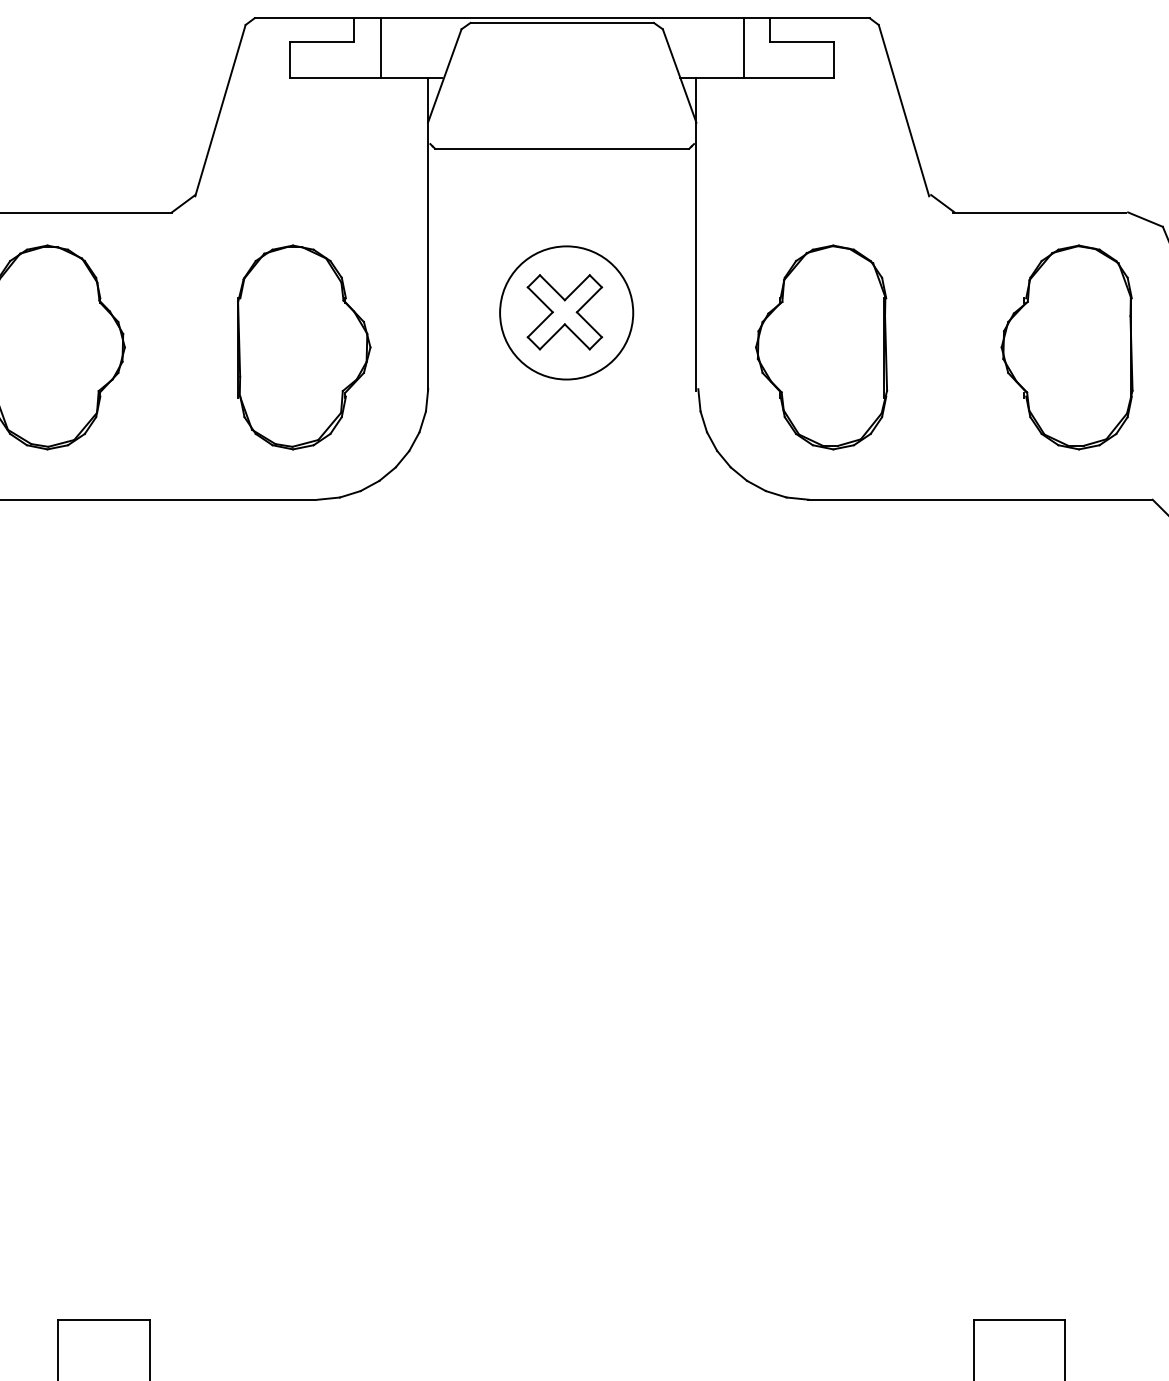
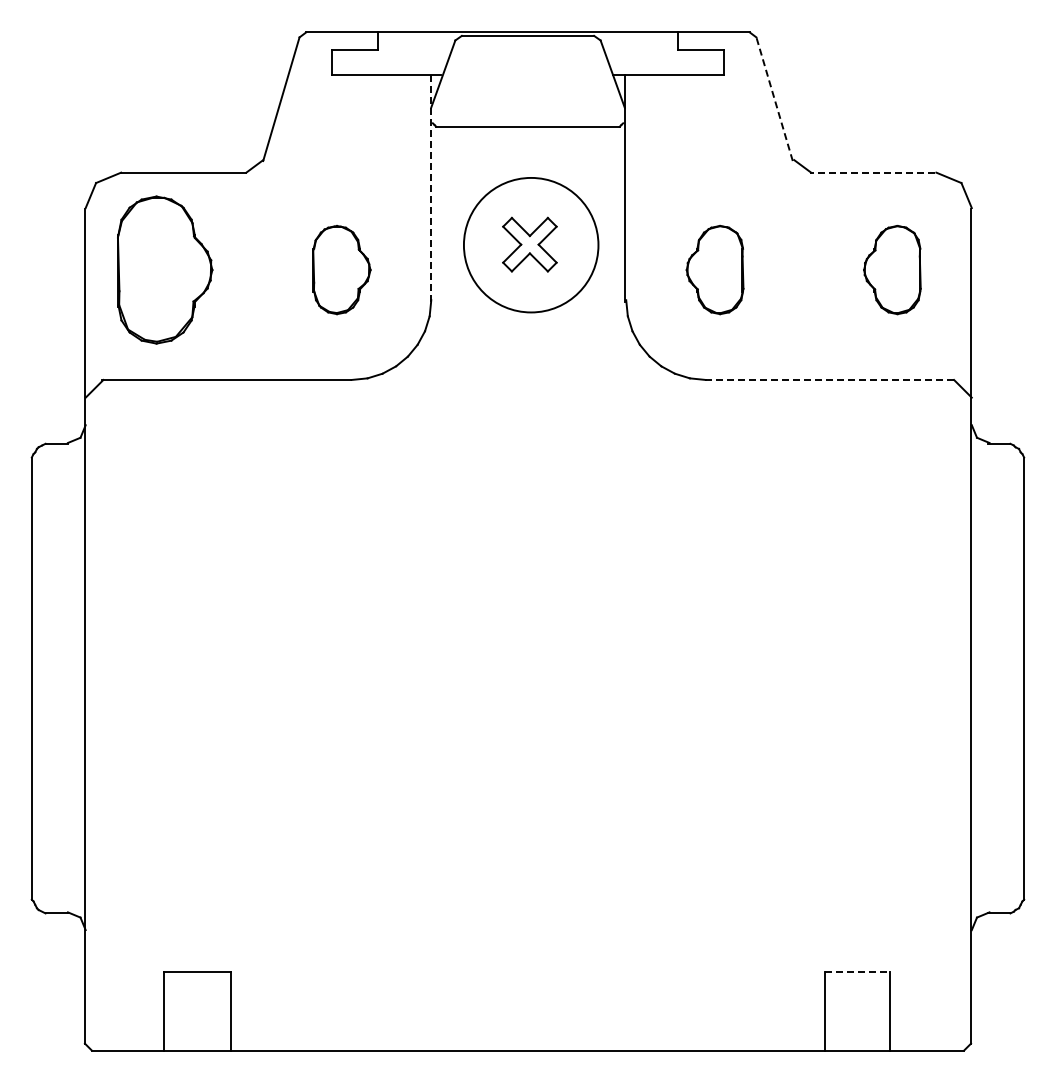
line: (379, 47) -> (396, 53), removed
line: (744, 47) -> (659, 53), removed
line: (903, 109) -> (774, 98), solid -> dashed
line: (1039, 213) -> (872, 173), solid -> dashed
line: (428, 233) -> (431, 187), solid -> dashed
circle: (567, 313) -> (531, 245), size x1.4
part: (303, 346) -> (341, 269), size x0.6
part: (820, 346) -> (714, 269), size x0.6
part: (1067, 346) -> (892, 269), size x0.6
line: (980, 500) -> (829, 380), solid -> dashed
line: (1018, 1319) -> (857, 971), solid -> dashed

